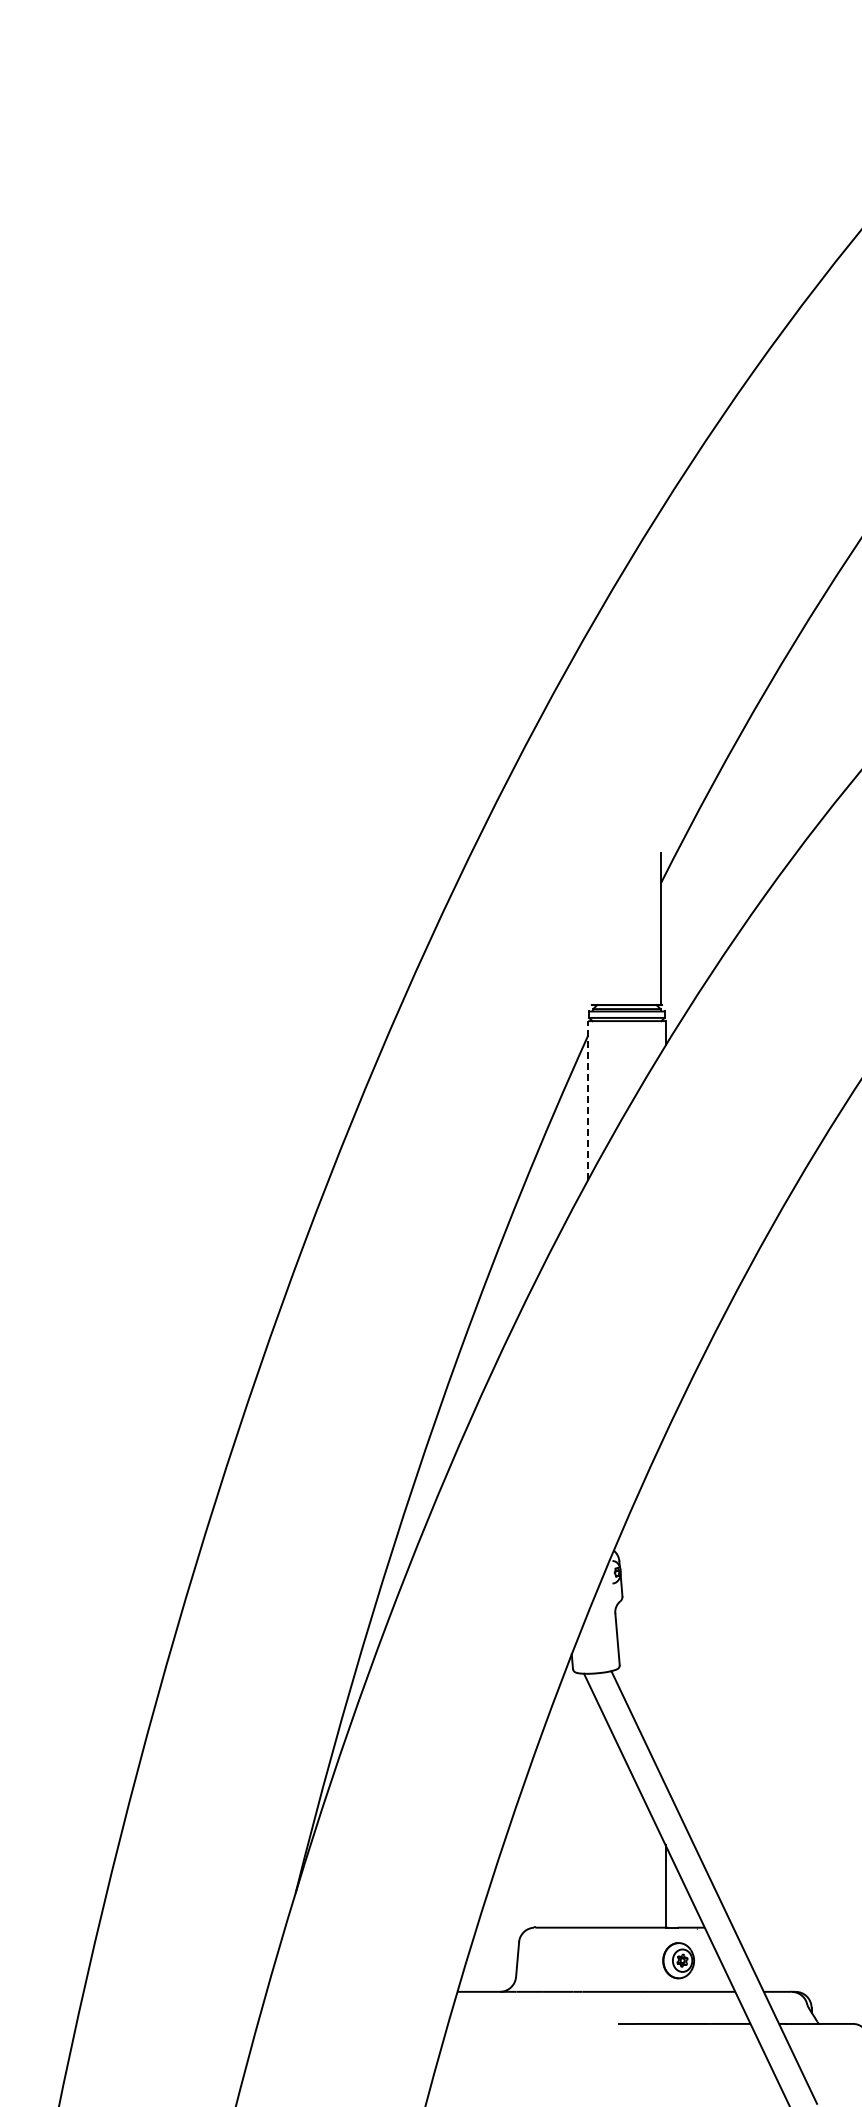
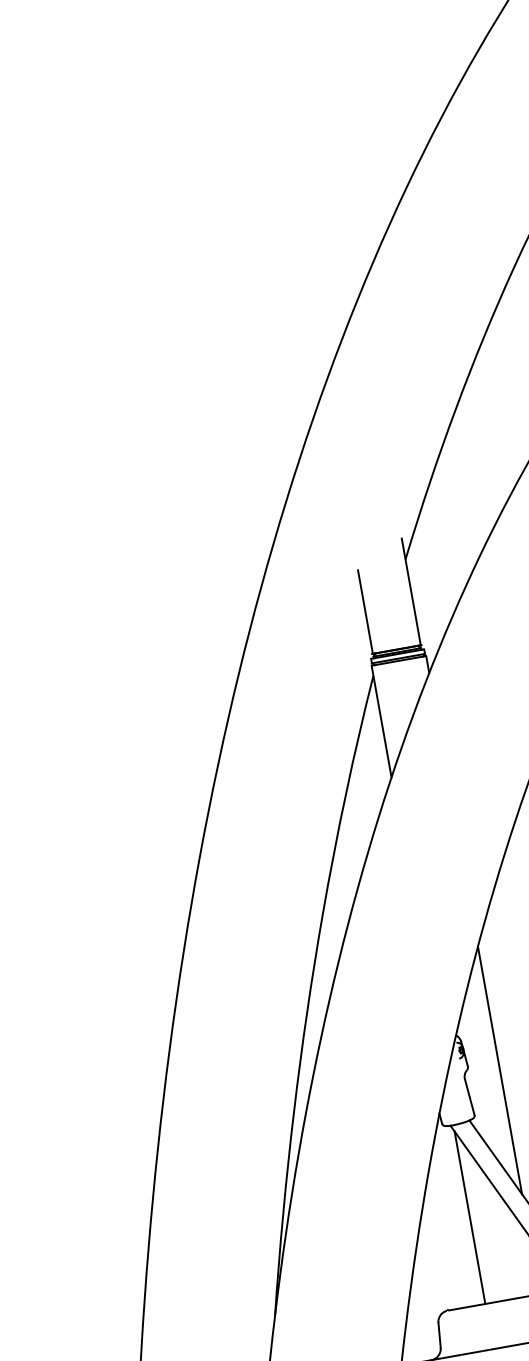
line: (592, 945) -> (365, 611), added
line: (588, 1099) -> (381, 720), dashed -> solid
line: (665, 1609) -> (499, 1070), added
line: (588, 1804) -> (470, 1217), added

